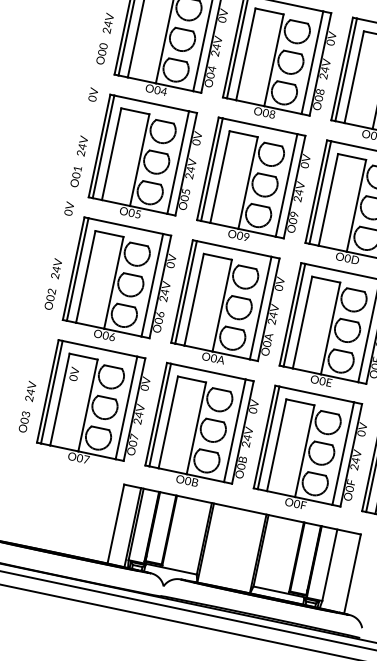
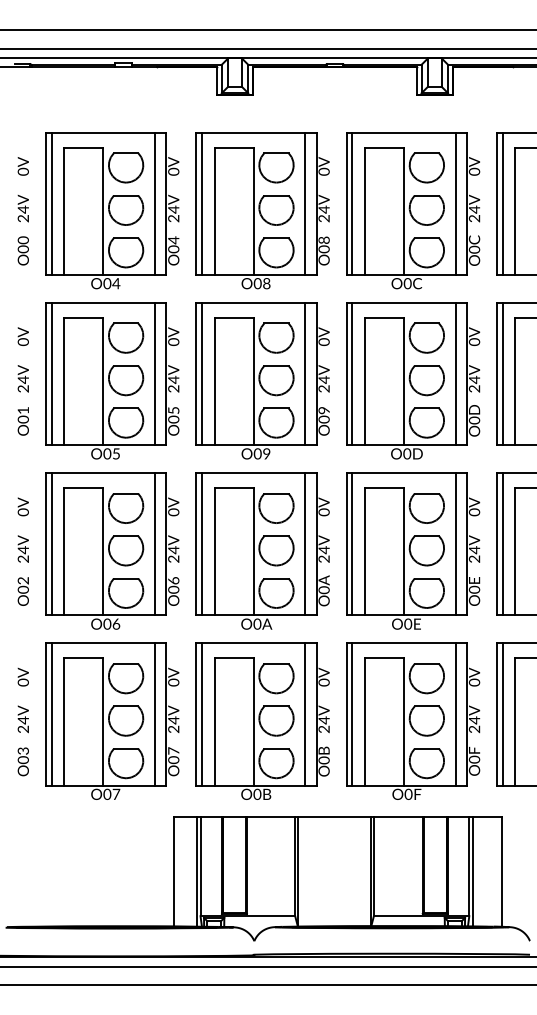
text: (92, 94) -> (22, 336), moved
text: (68, 208) -> (22, 506), moved
text: (73, 373) -> (22, 676), moved
line: (331, 569) -> (472, 871), added

